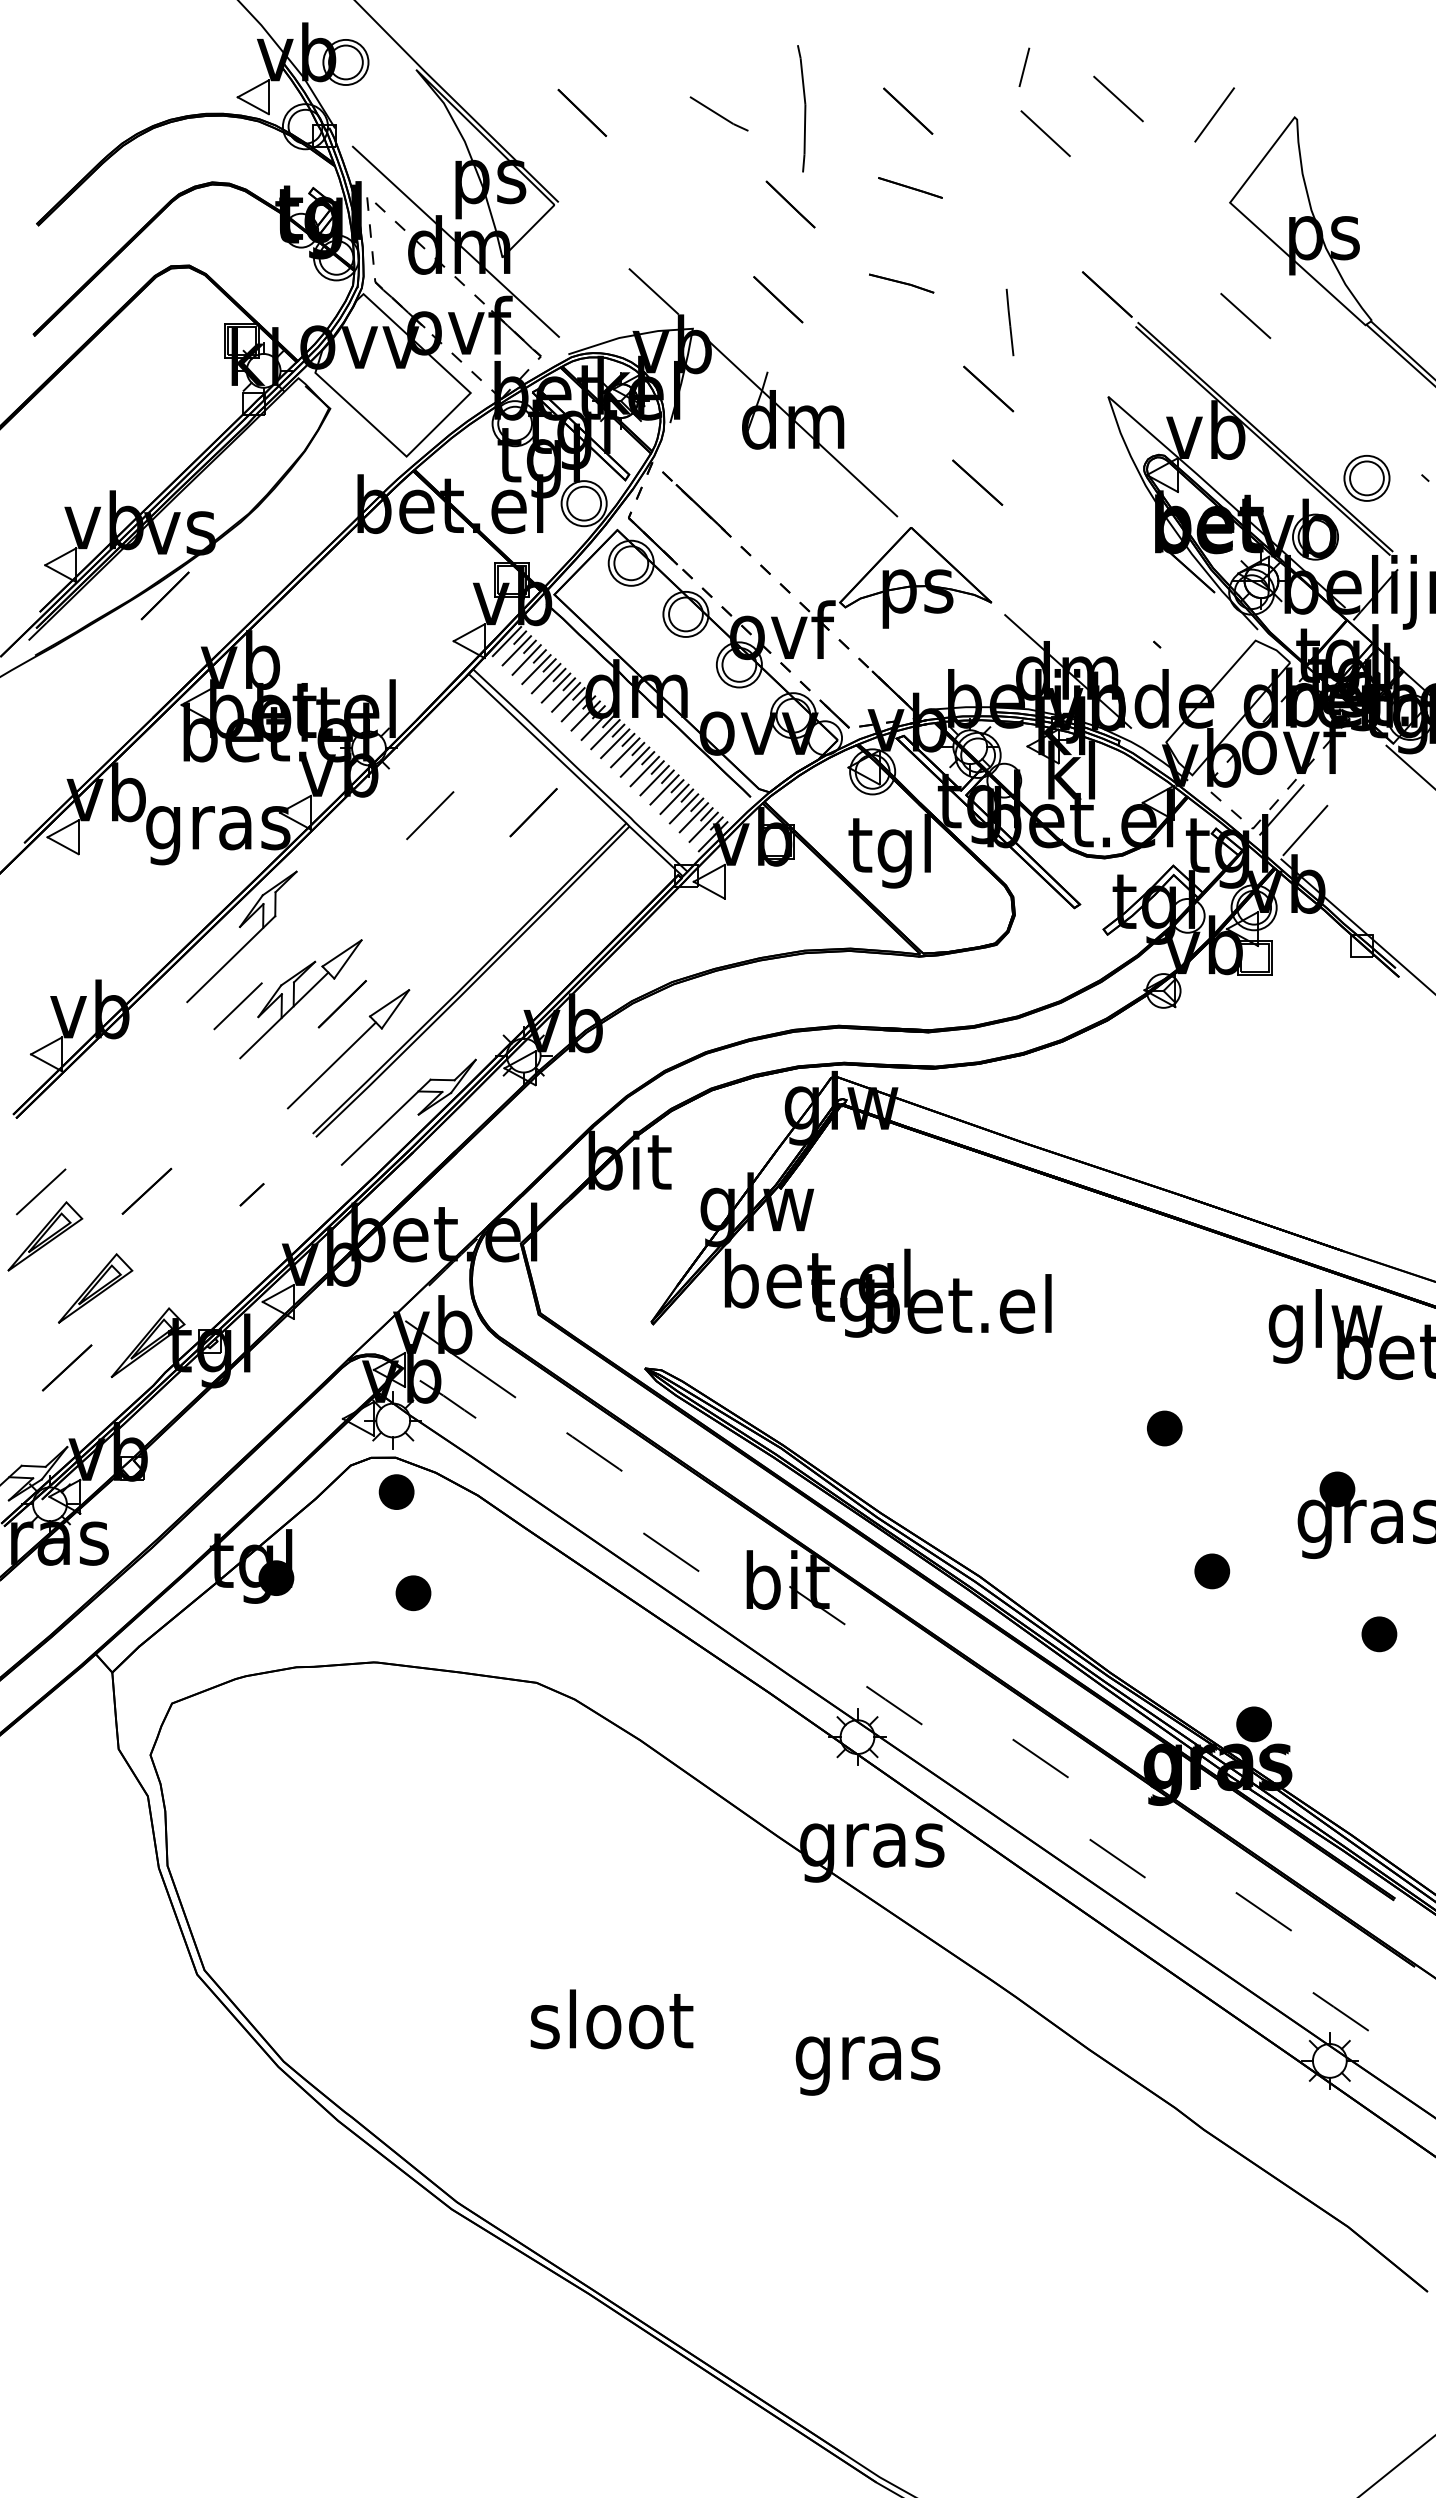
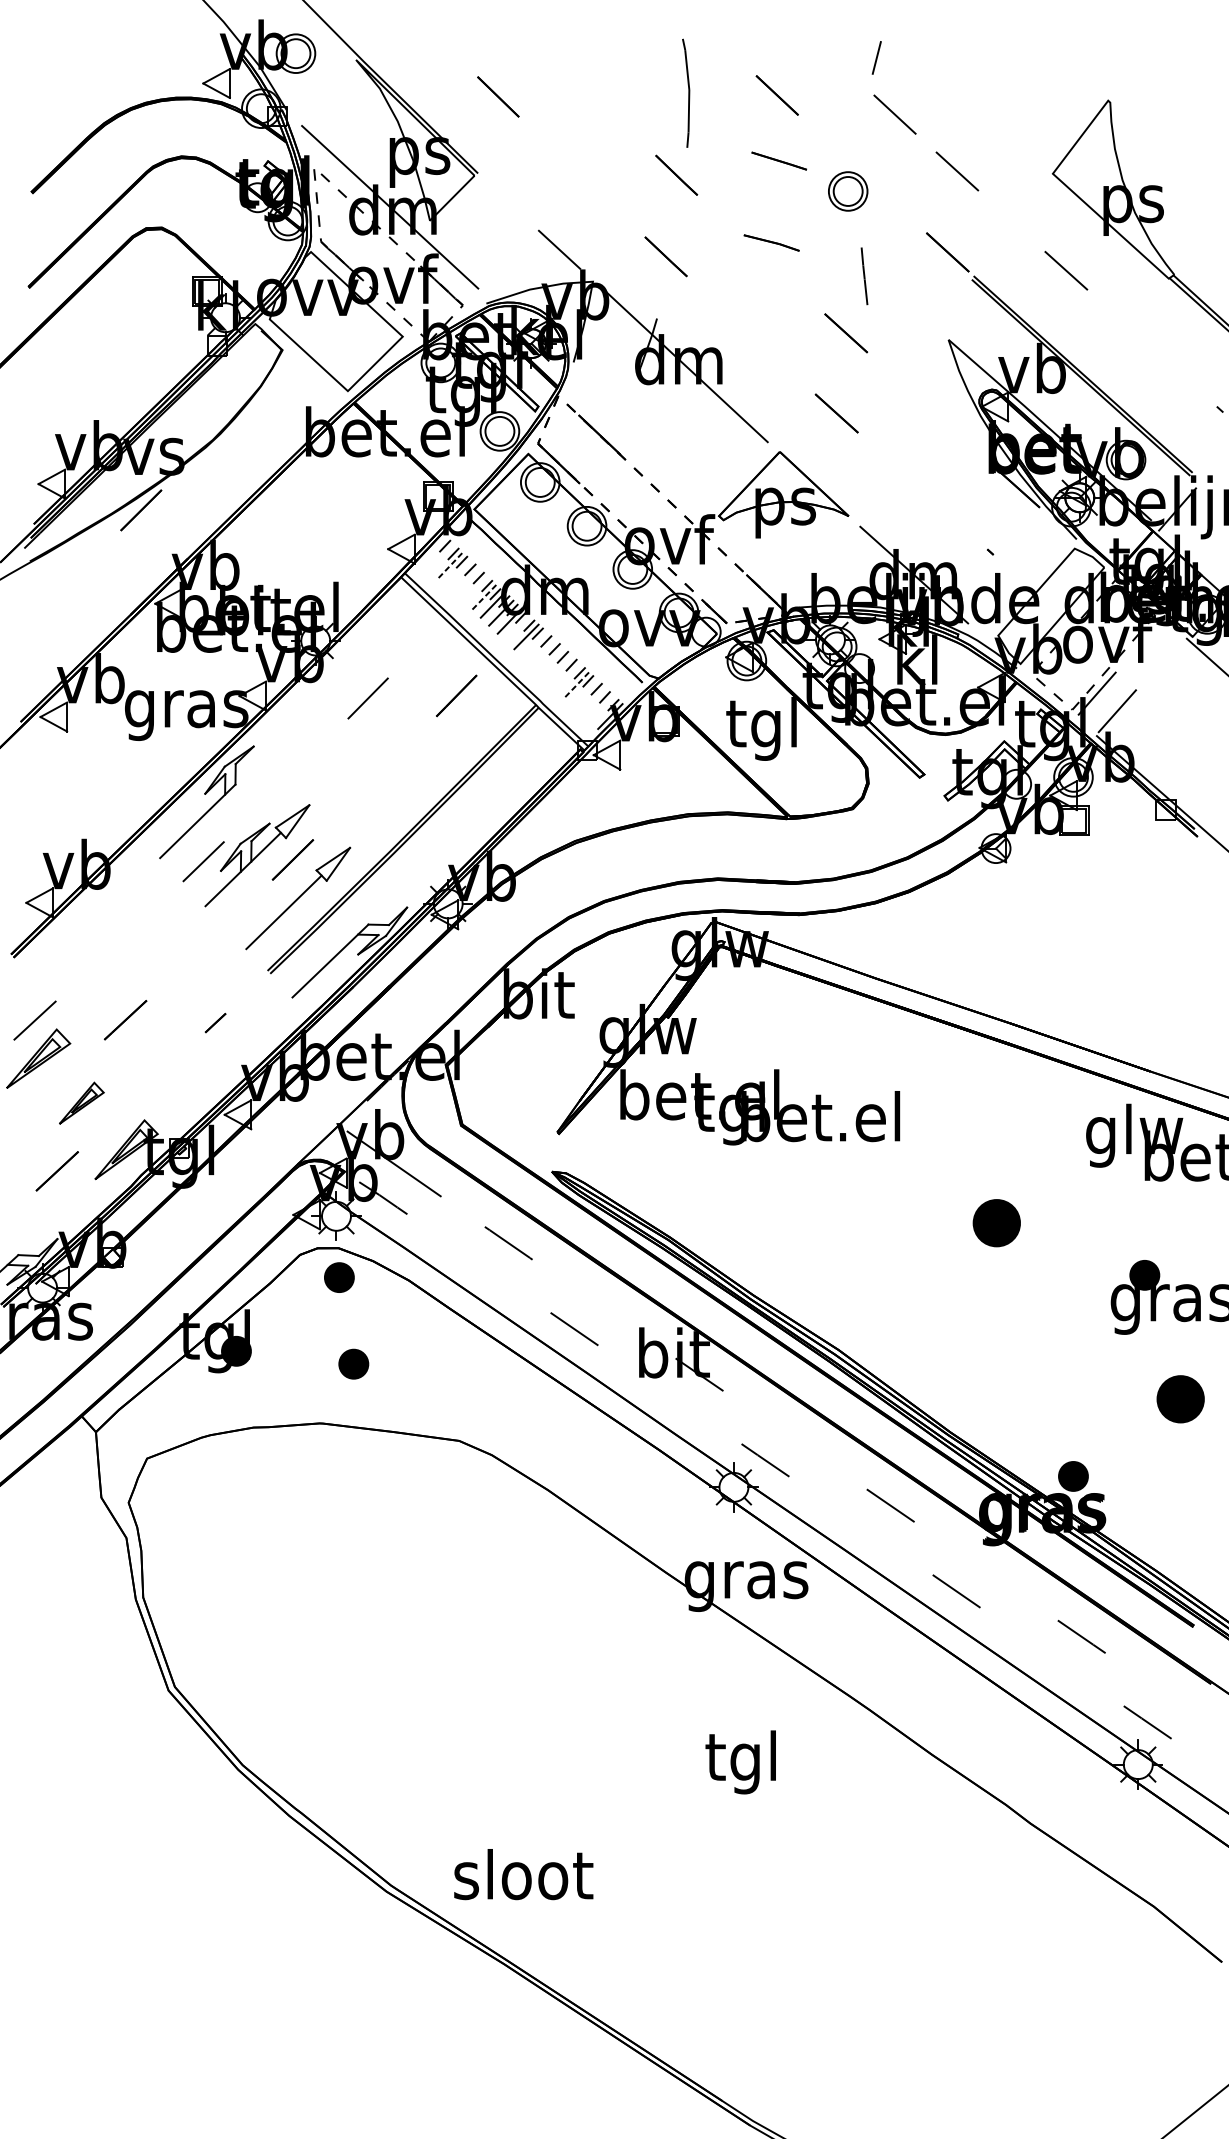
line: (1118, 98) -> (957, 171), moved
curve: (718, 113) -> (614, 97), removed
line: (1214, 114) -> (1039, 98), removed
part: (1366, 478) -> (847, 191), moved
line: (506, 641) -> (433, 549), removed
line: (516, 650) -> (441, 557), removed
line: (527, 659) -> (451, 564), solid -> dashed
line: (536, 669) -> (459, 573), removed
line: (545, 678) -> (466, 581), removed
line: (555, 687) -> (475, 588), removed
line: (566, 697) -> (484, 597), solid -> dashed
line: (605, 734) -> (518, 629), removed
line: (625, 752) -> (535, 644), removed
line: (634, 761) -> (543, 652), removed
line: (644, 771) -> (551, 660), removed
line: (654, 780) -> (560, 668), removed
line: (664, 789) -> (568, 676), removed
line: (674, 799) -> (577, 684), solid -> dashed
line: (683, 808) -> (584, 692), removed
line: (693, 817) -> (593, 700), removed
line: (703, 826) -> (602, 707), removed
part: (95, 1288) -> (81, 1103), size x0.7
part: (1164, 1428) -> (996, 1223), size x1.6
part: (1212, 1571) -> (1037, 1345), removed
part: (1379, 1634) -> (1180, 1399), size x1.6
text: (611, 2019) -> (523, 1874), moved
text: (867, 2058) -> (742, 1762), gras -> tgl

